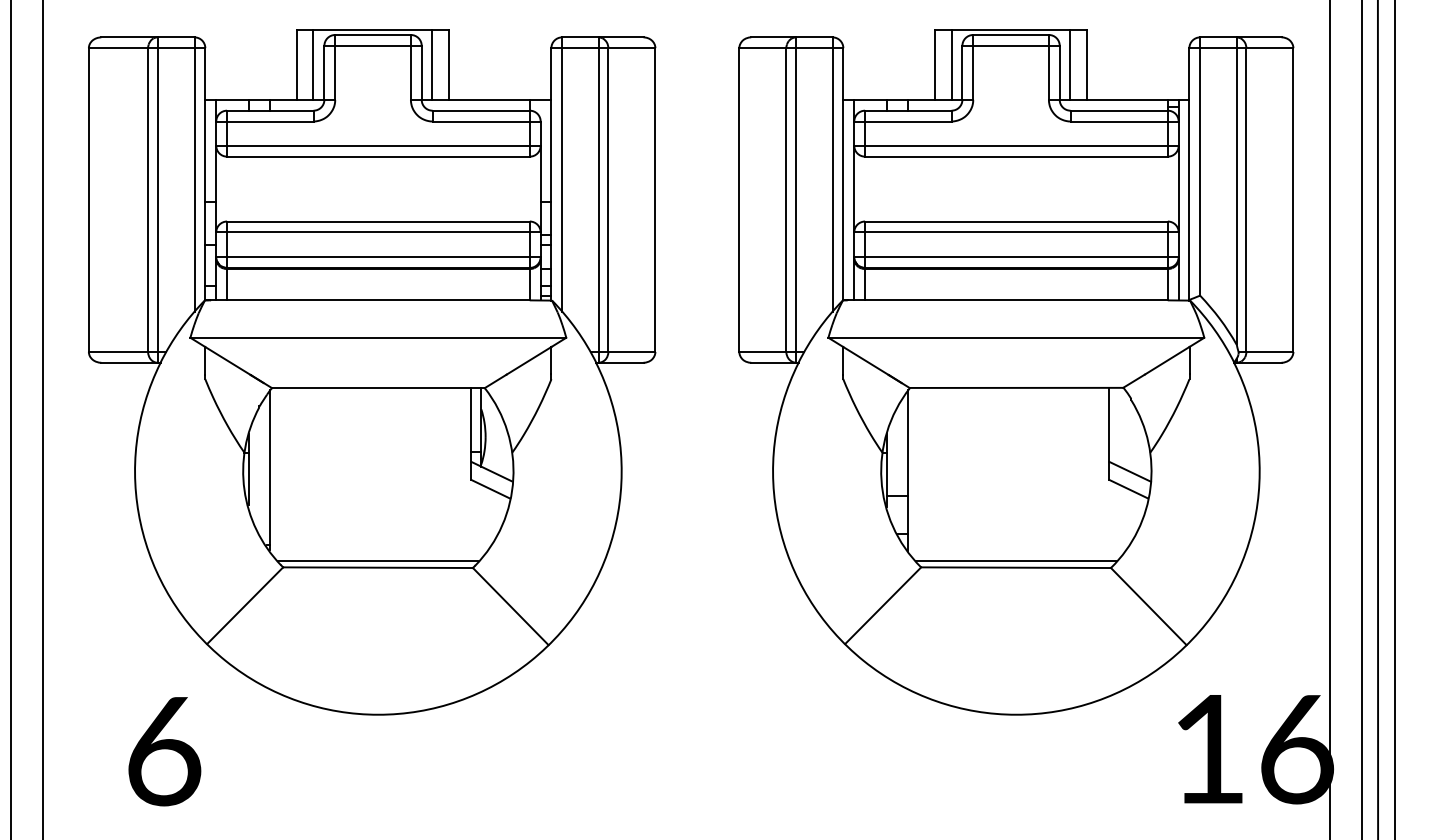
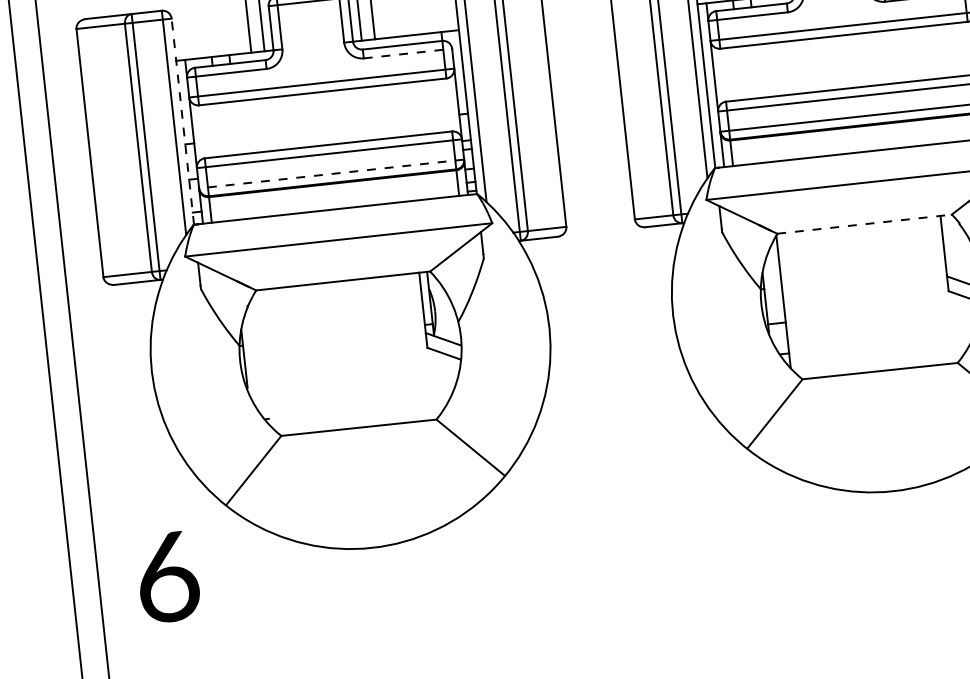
line: (487, 121) -> (408, 53), solid -> dashed
line: (205, 173) -> (182, 121), solid -> dashed
line: (377, 257) -> (330, 174), solid -> dashed
line: (1016, 387) -> (864, 223), solid -> dashed
line: (270, 470) -> (262, 357), removed
line: (378, 561) -> (358, 422), removed
line: (1016, 561) -> (879, 366), removed
text: (164, 751) -> (168, 577), moved

